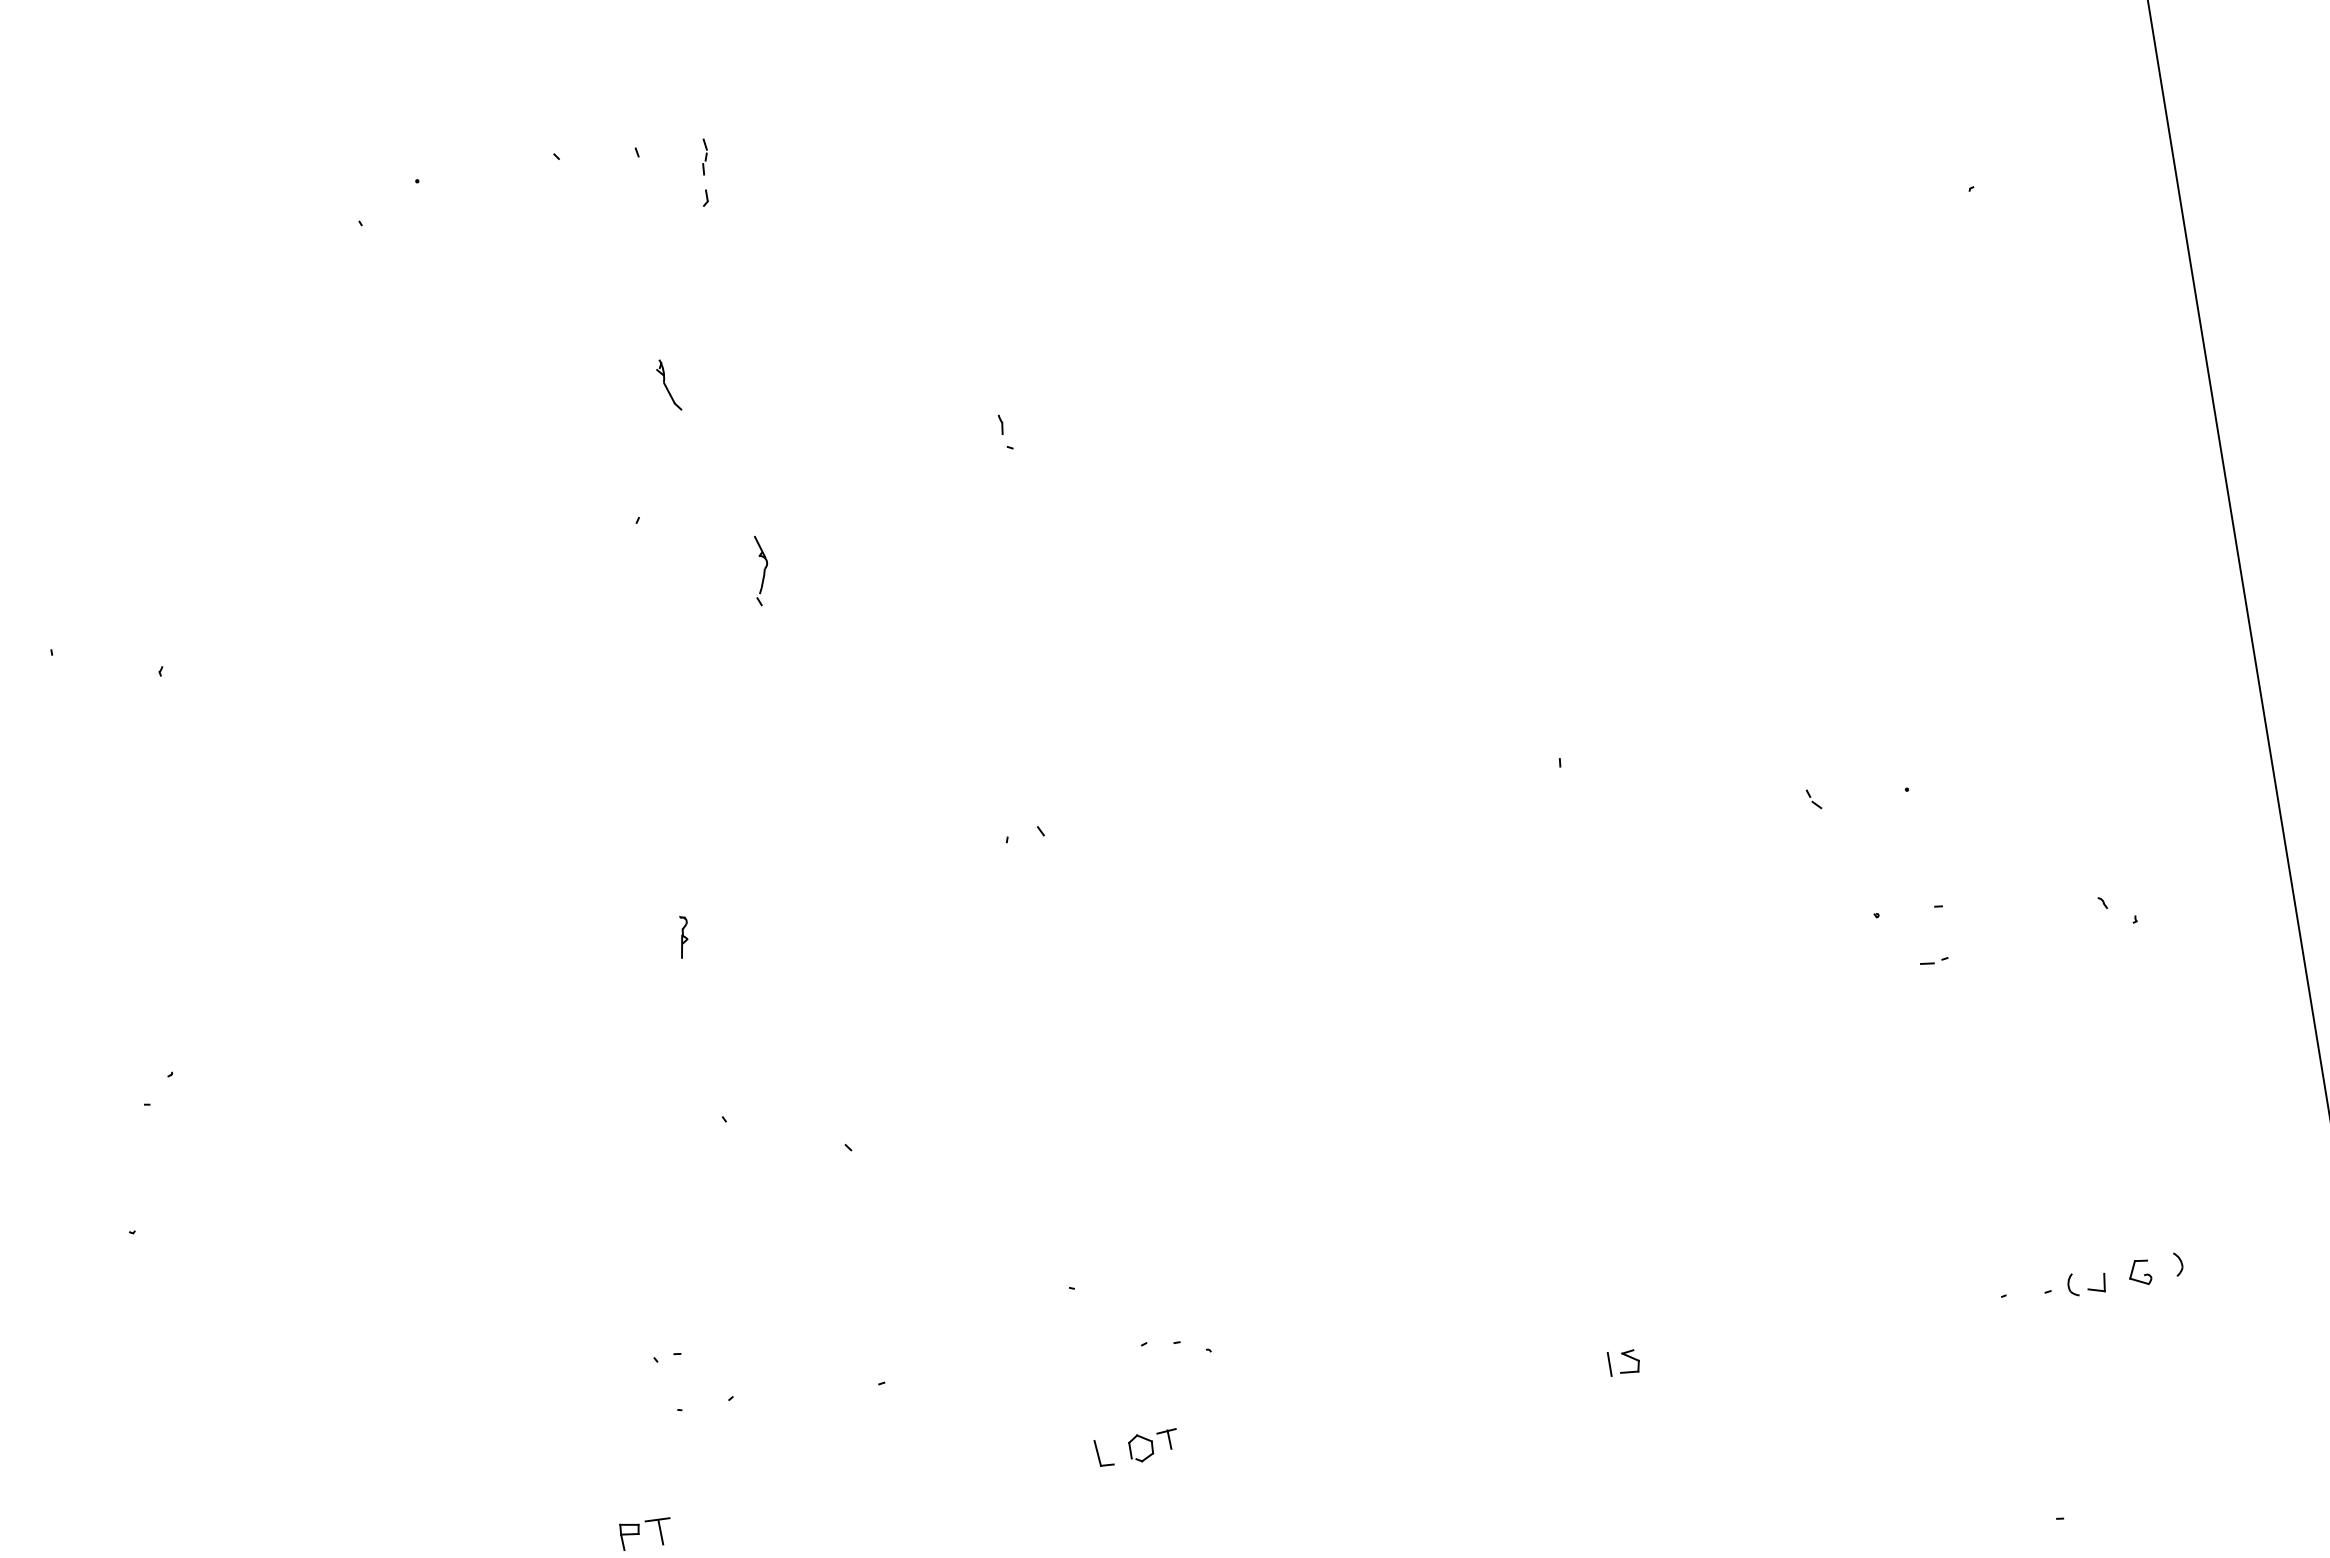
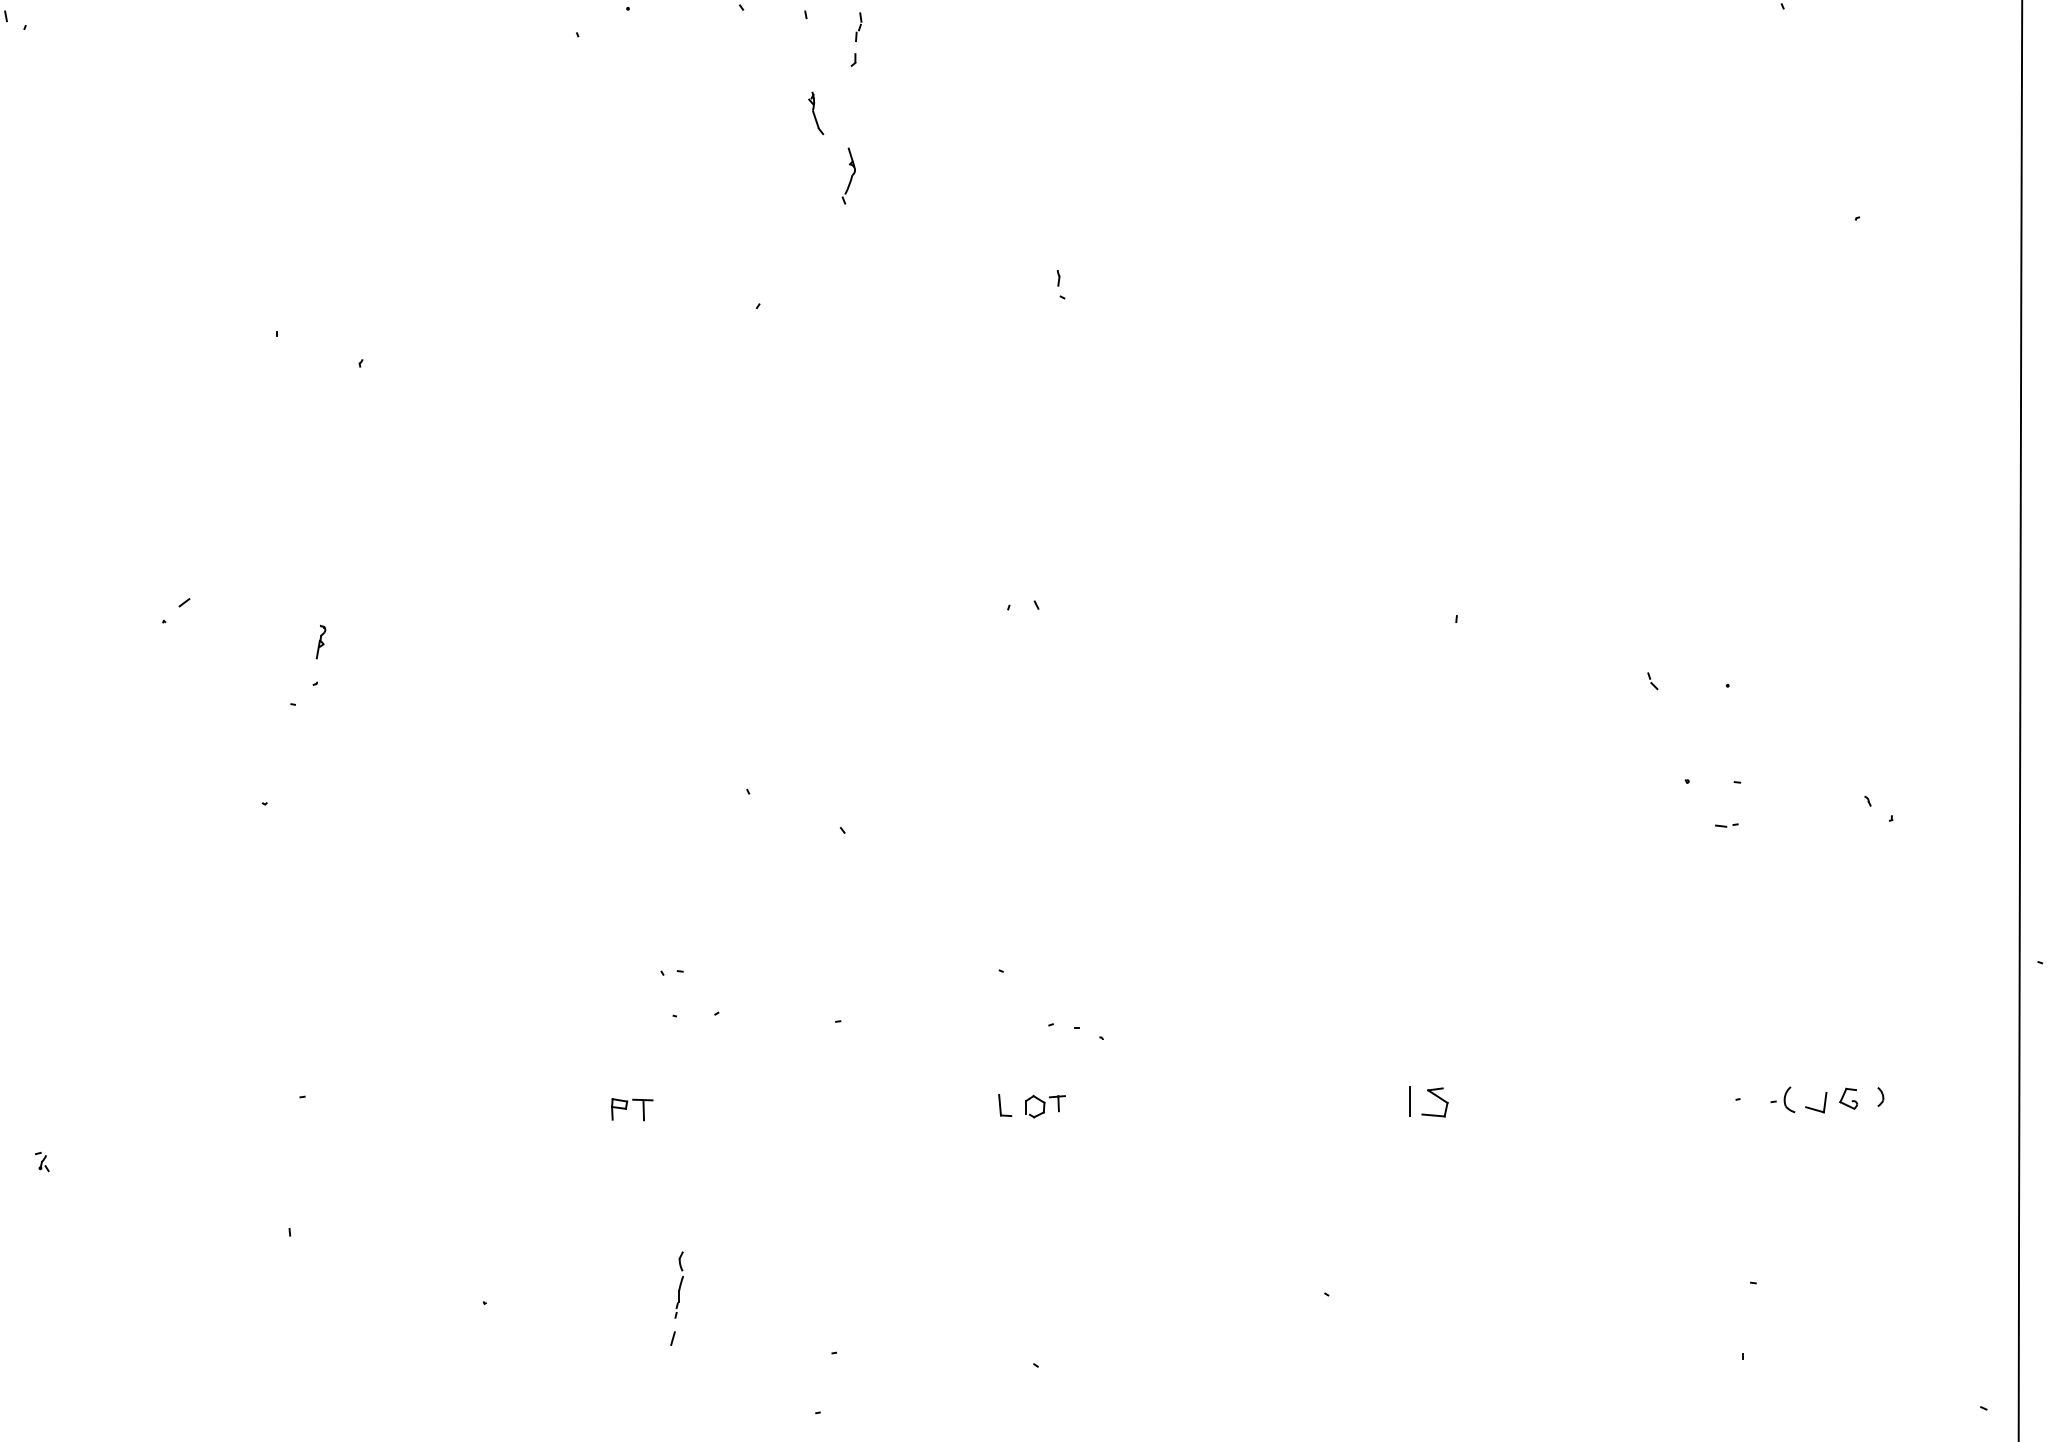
part: (668, 384) -> (816, 112), moved
part: (760, 570) -> (848, 175), moved
part: (683, 936) -> (320, 641), moved
part: (2086, 1282) -> (1805, 1099), size x1.4
part: (1623, 1362) -> (1428, 1102), size x1.6

